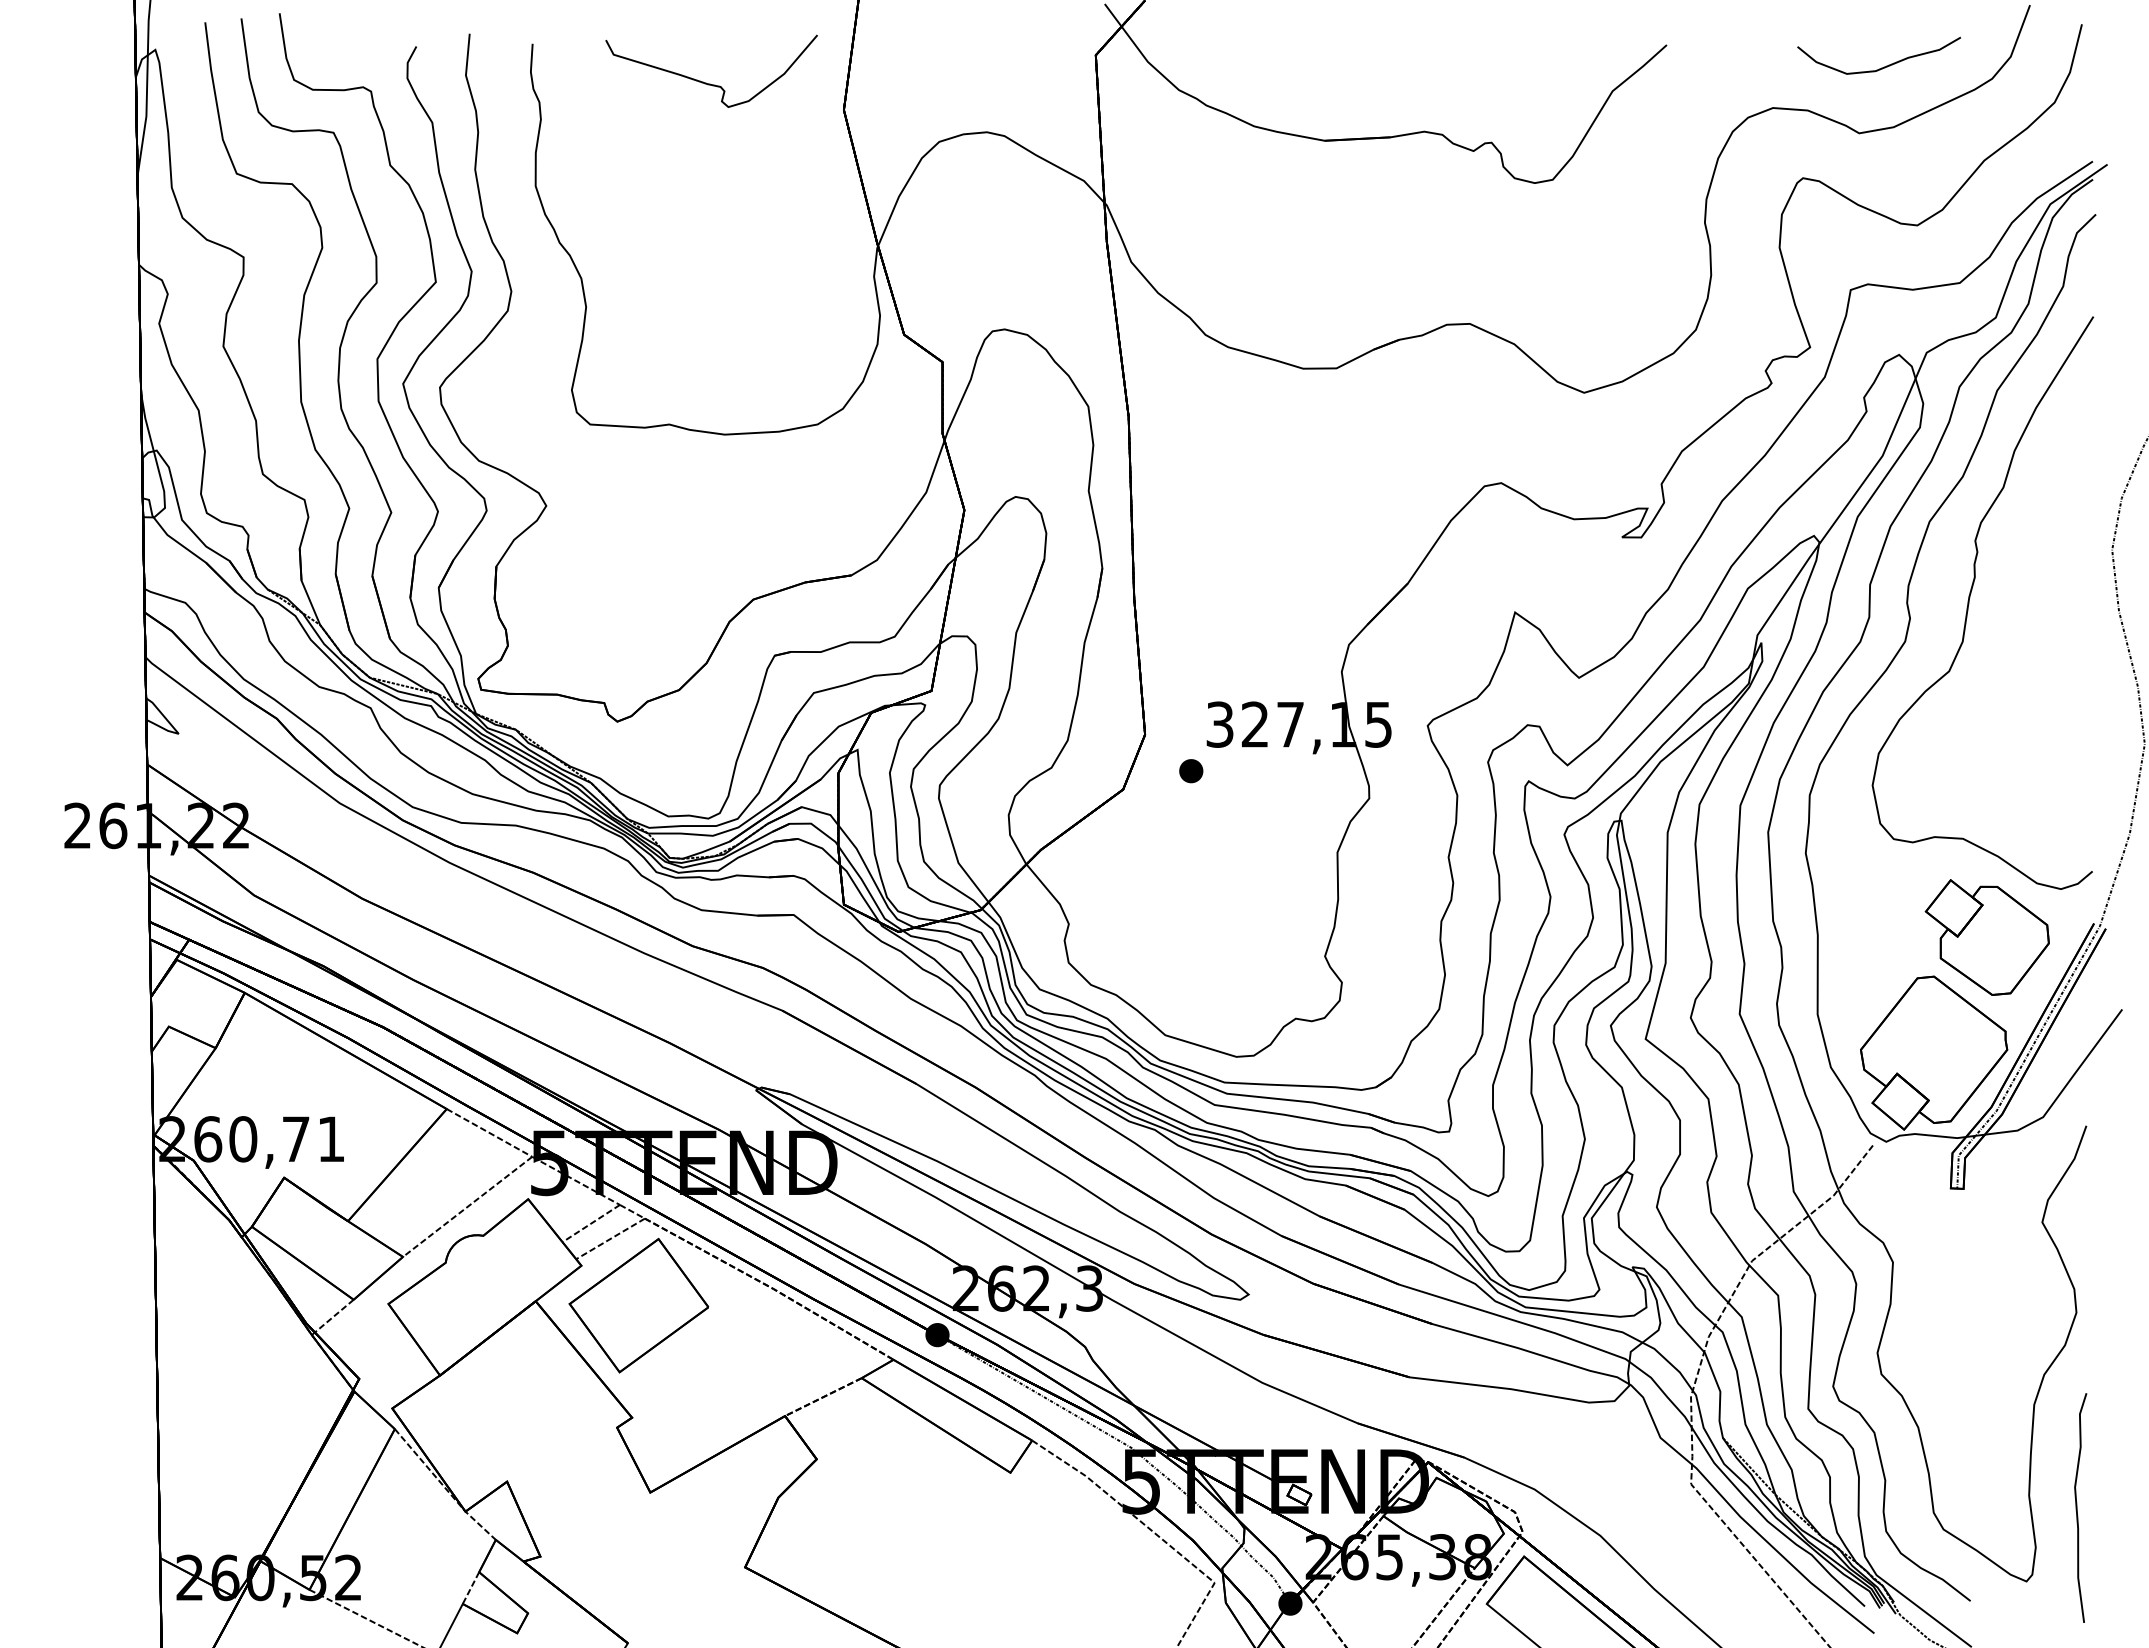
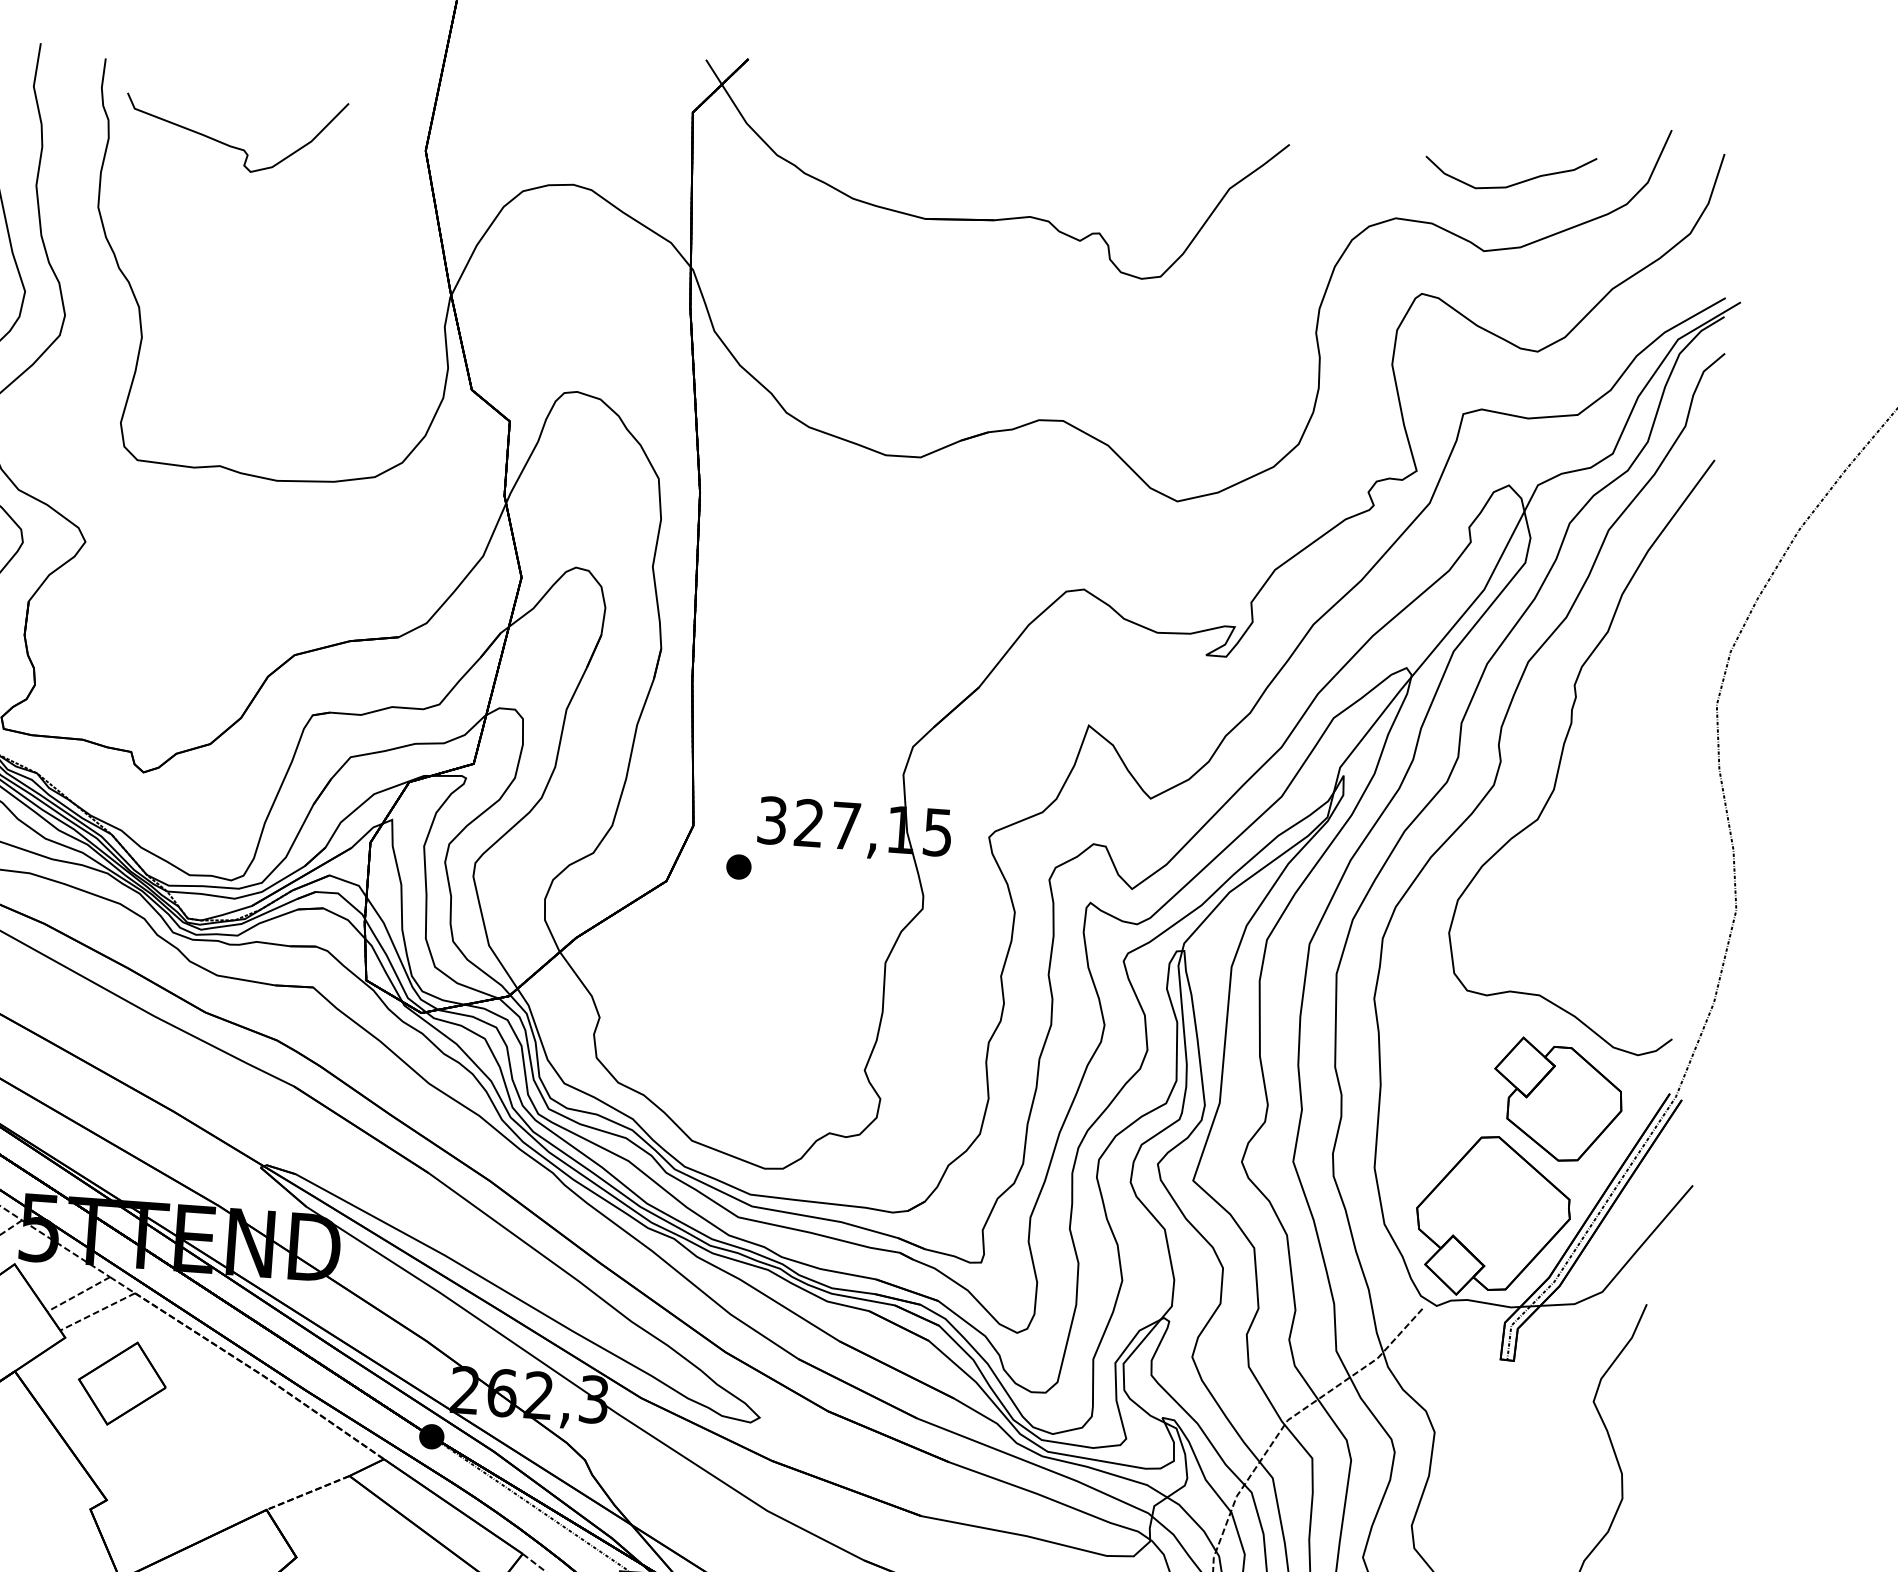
curve: (706, 82) -> (229, 144), moved
part: (638, 1305) -> (121, 1383), size x0.6

